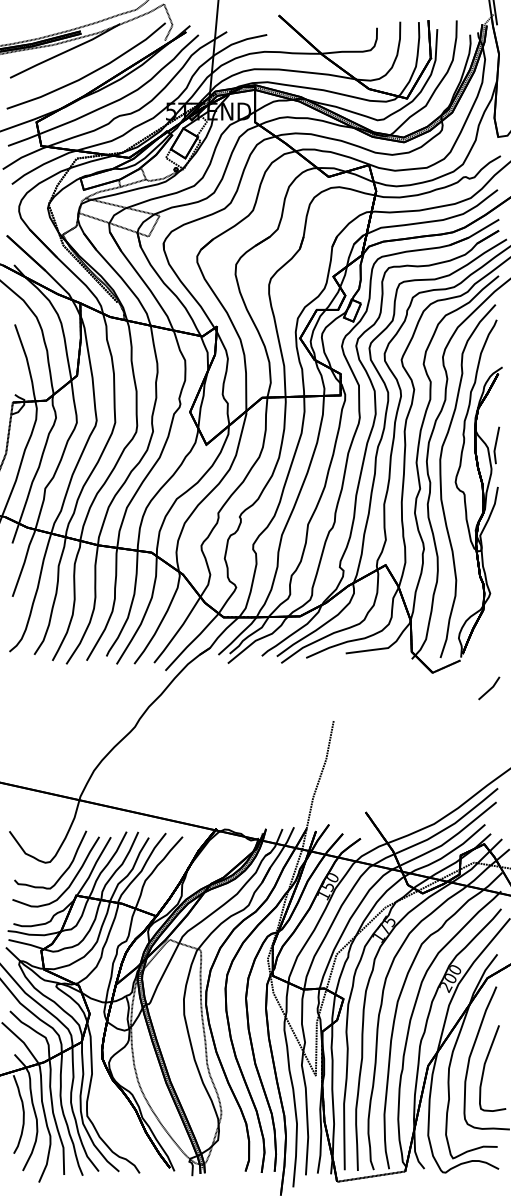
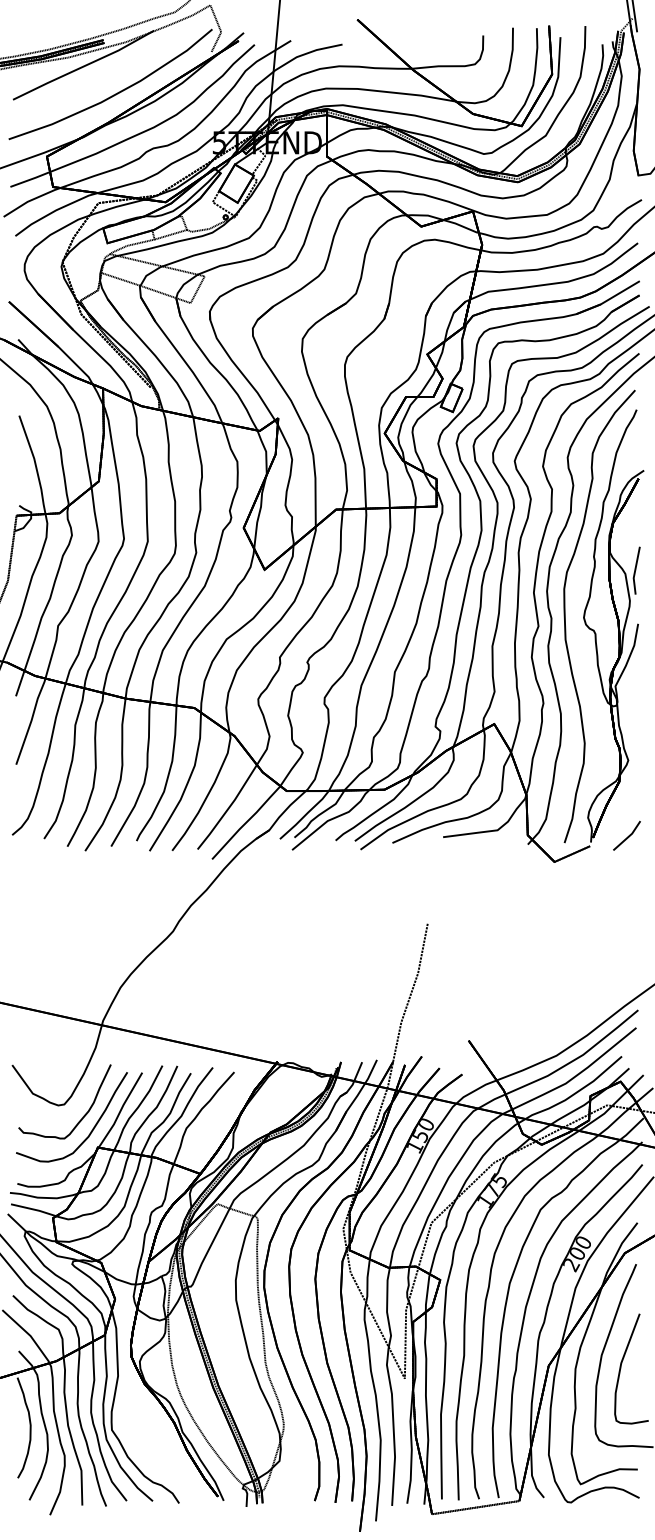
line: (489, 688) -> (627, 835), moved

